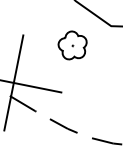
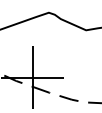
part: (72, 46) -> (64, 47), removed

